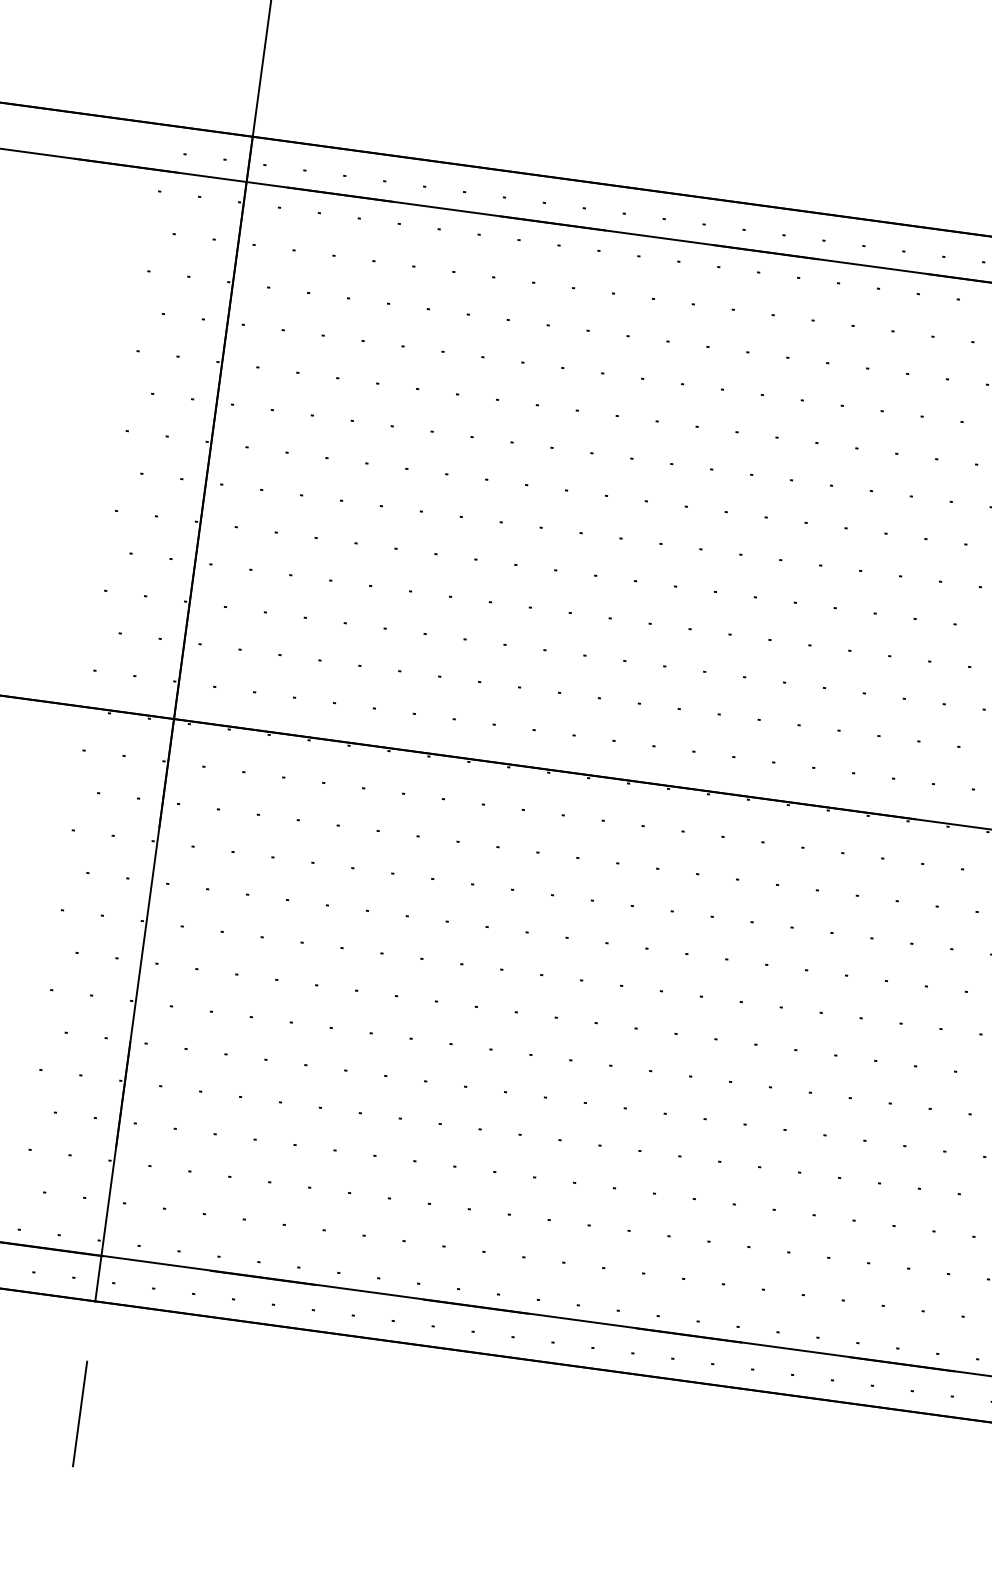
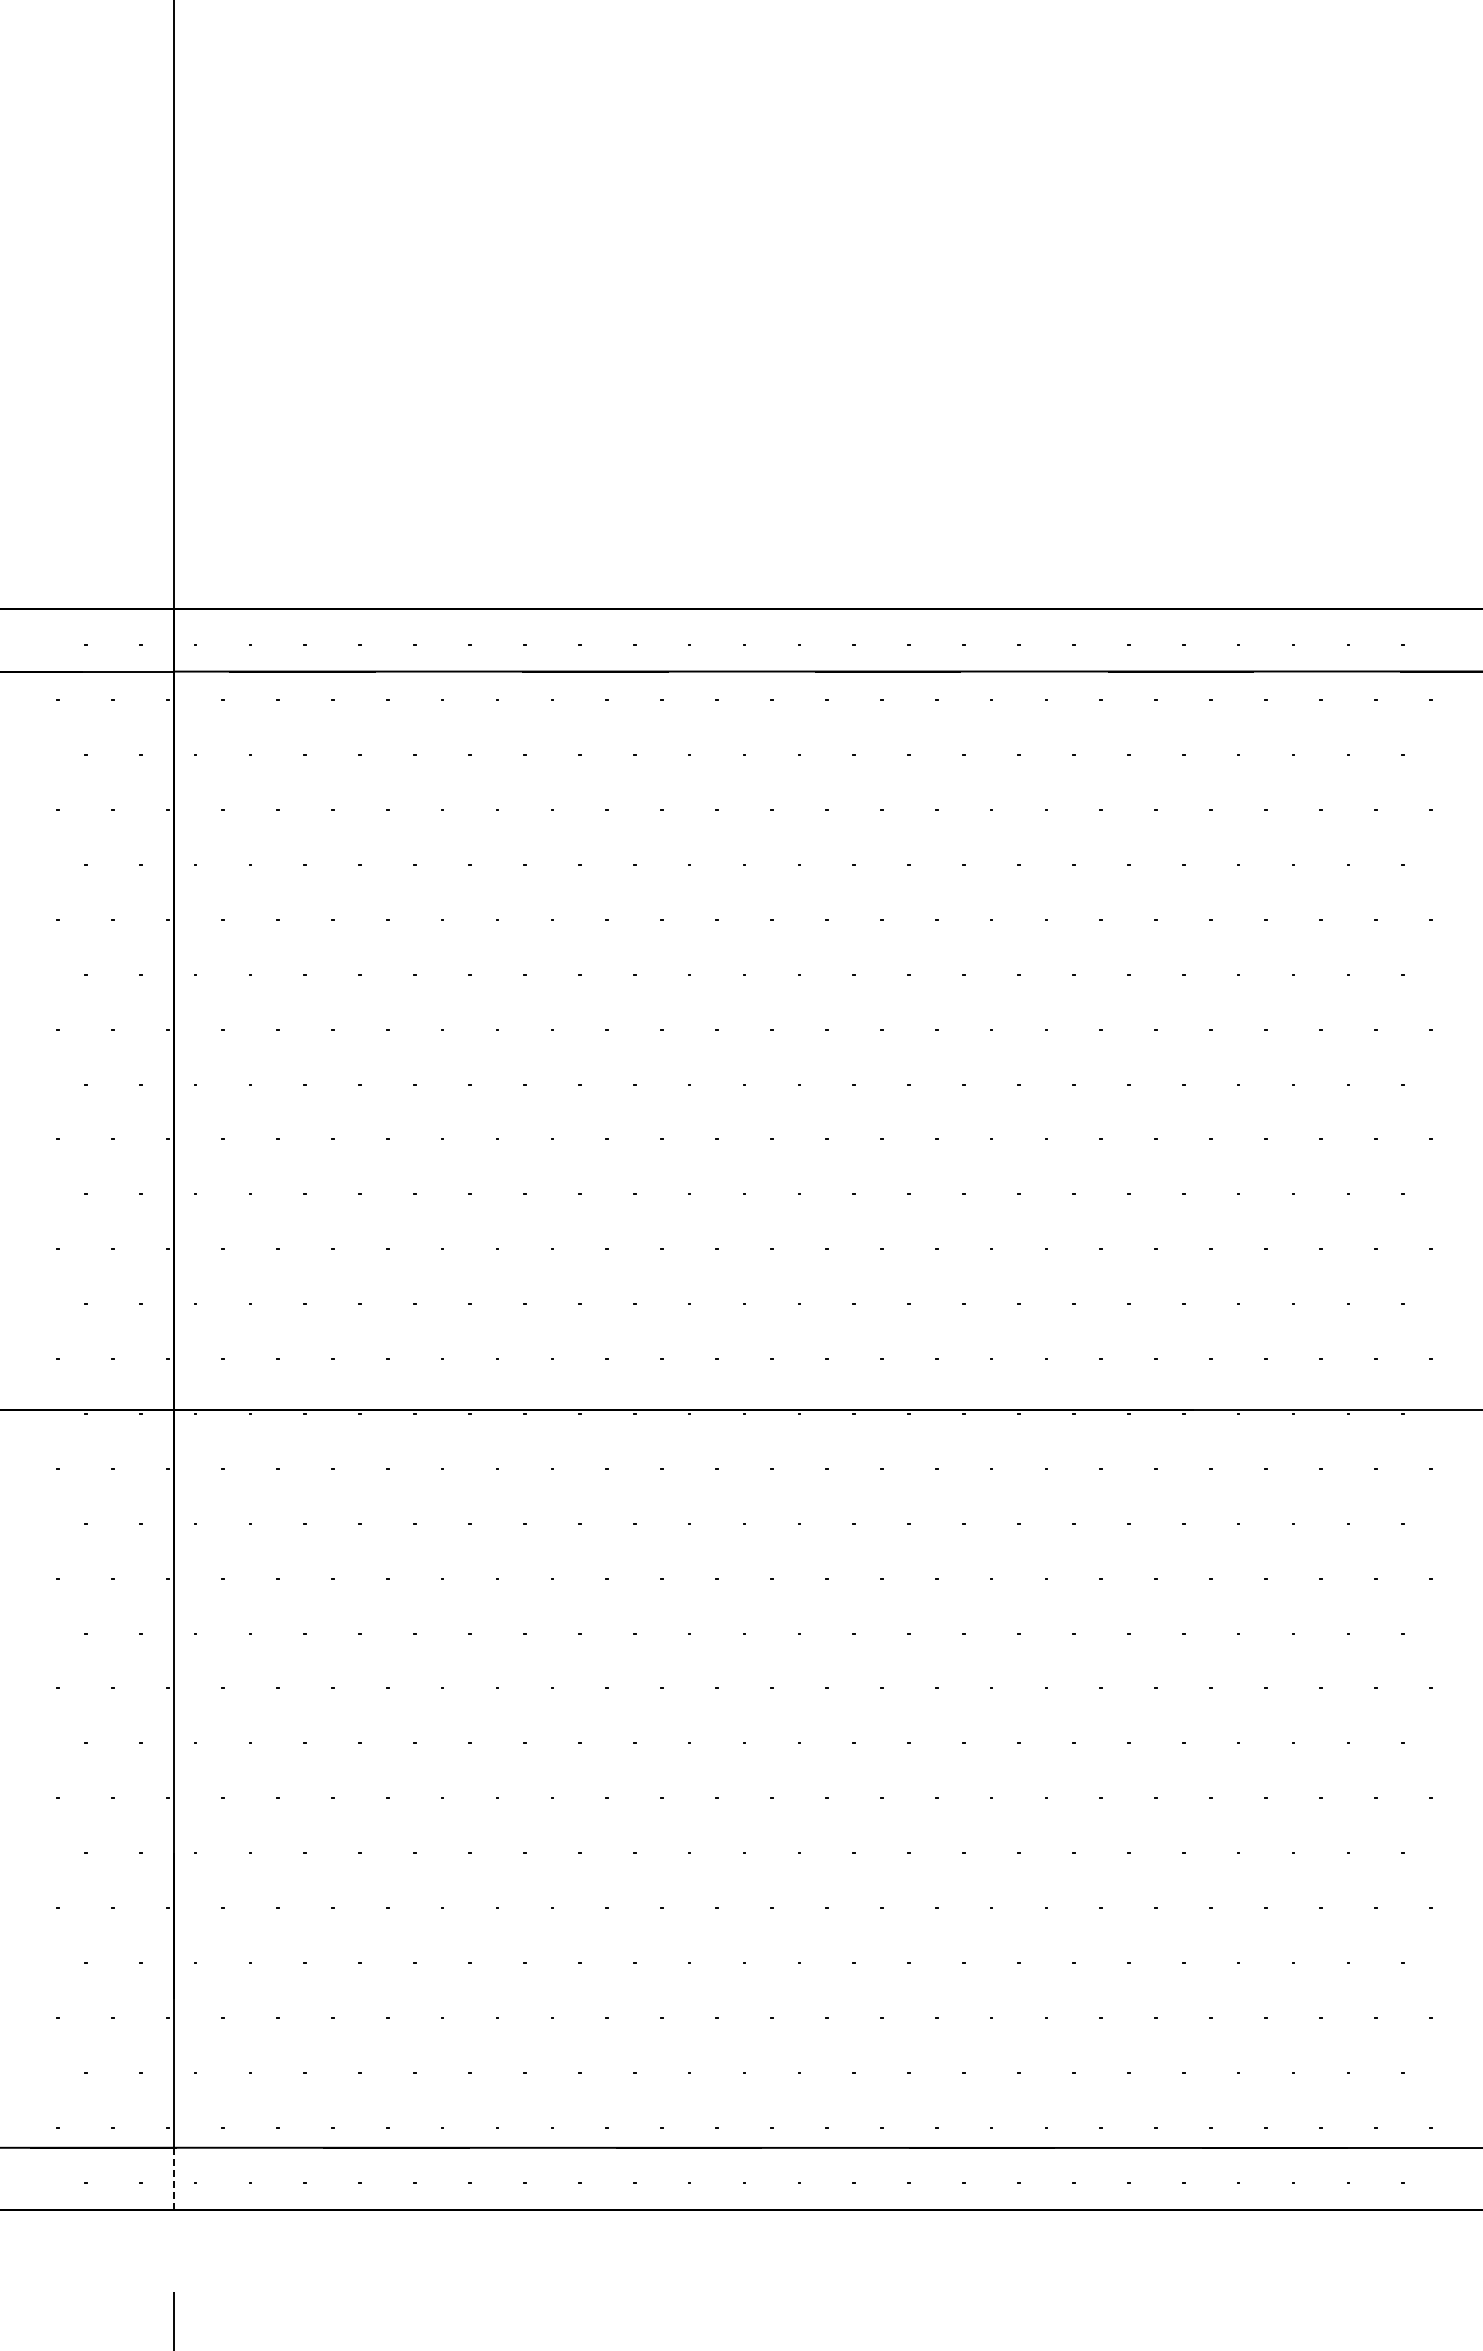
line: (98, 1278) -> (173, 2178), solid -> dashed

